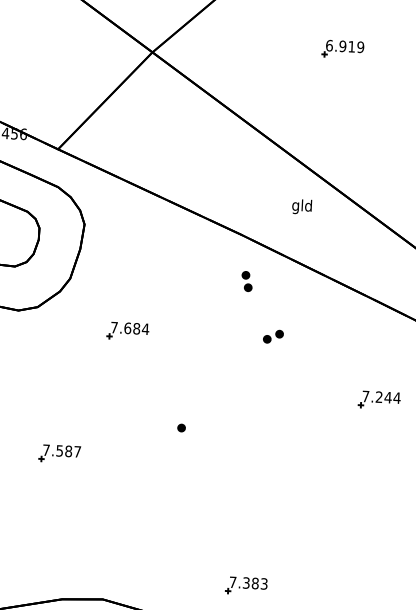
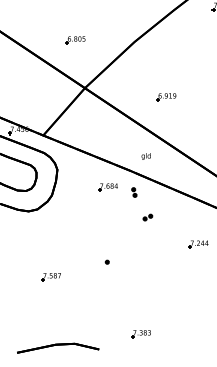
part: (342, 49) -> (166, 97), moved
text: (300, 206) -> (145, 156), moved
part: (126, 331) -> (107, 187), moved

